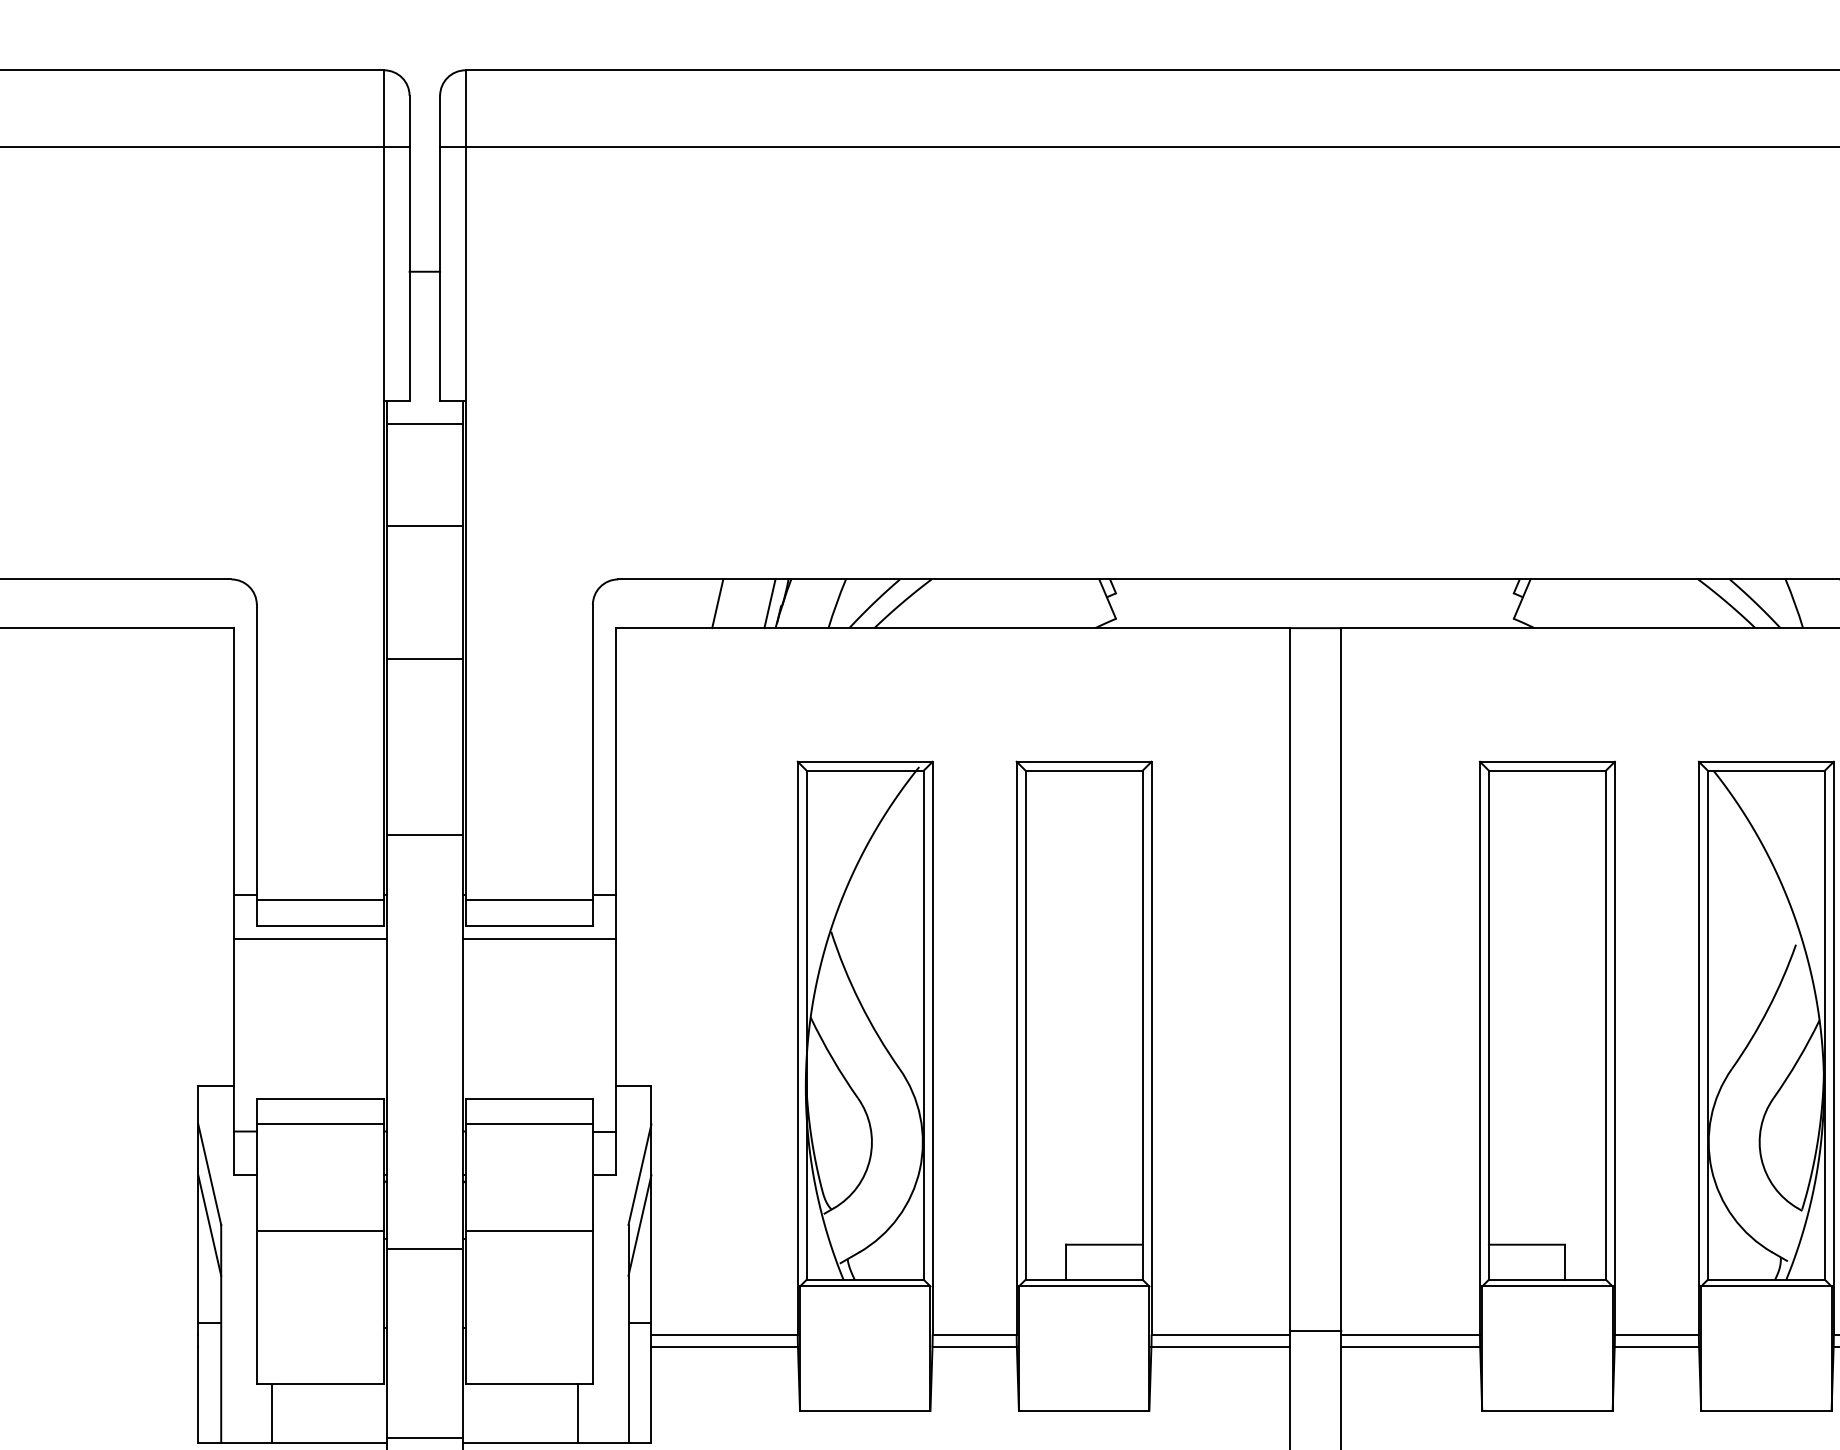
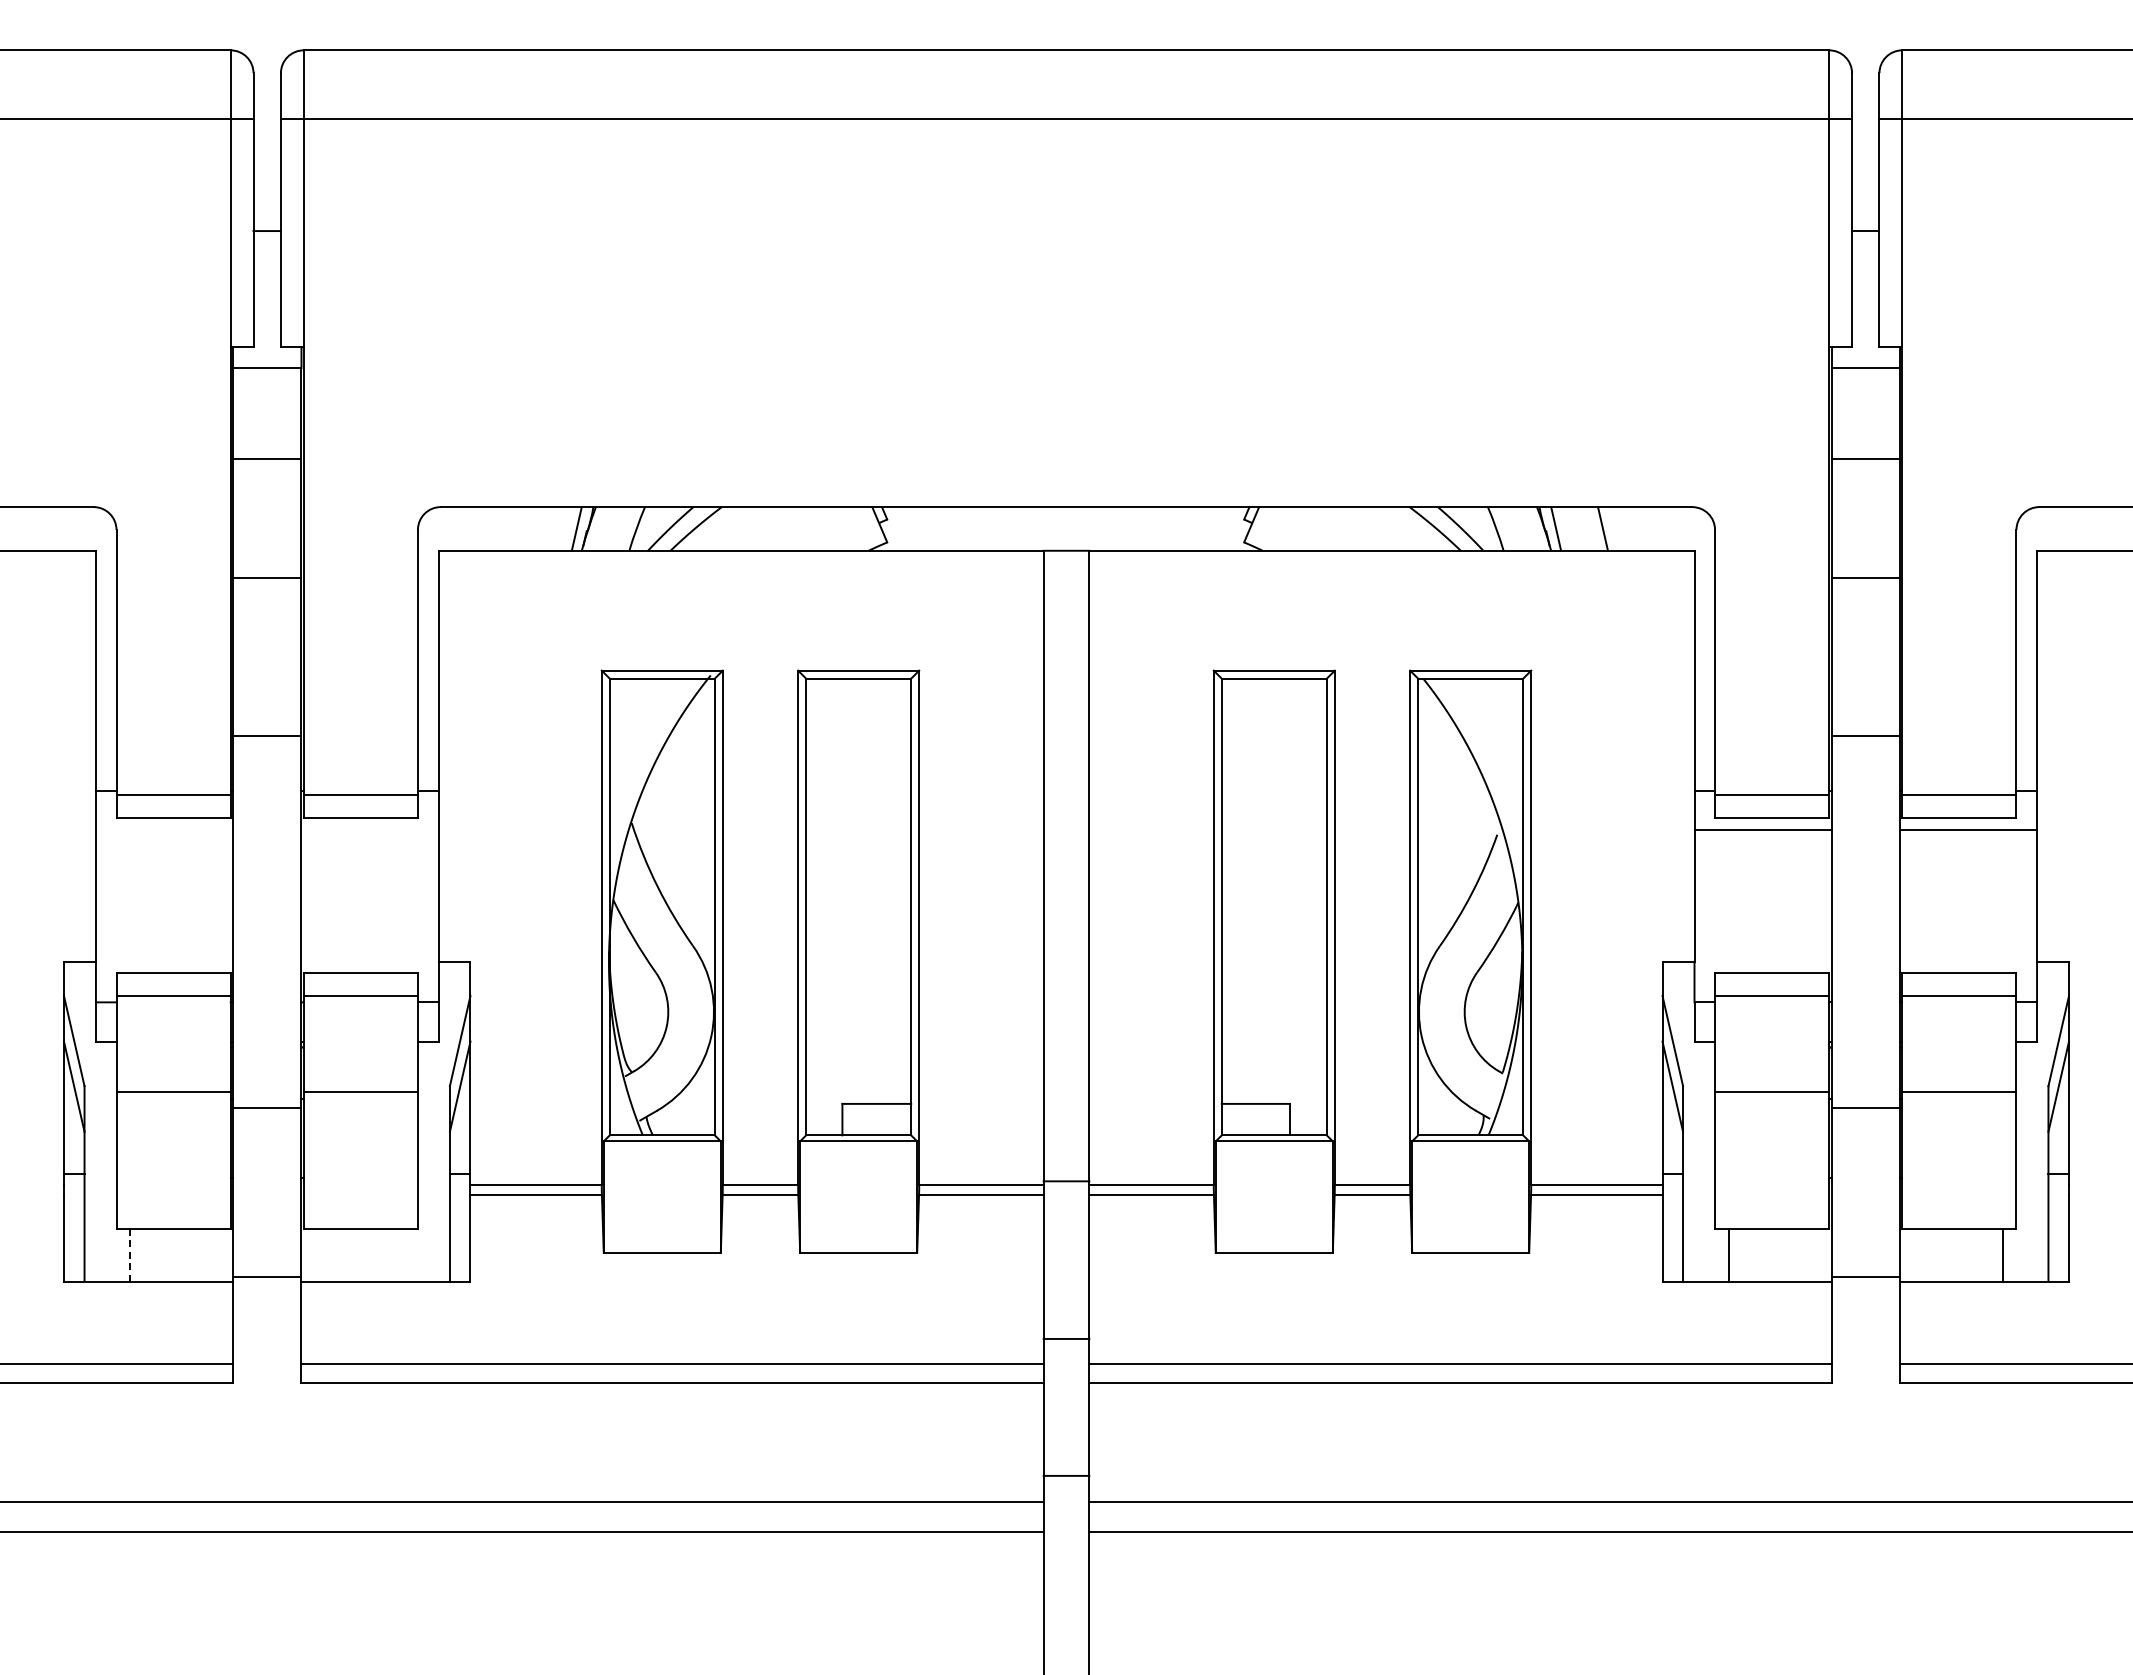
line: (717, 603) -> (529, 528), removed
line: (309, 938) -> (163, 829), removed
line: (538, 938) -> (369, 829), removed
line: (577, 1412) -> (404, 1254), removed
line: (272, 1413) -> (130, 1255), solid -> dashed

